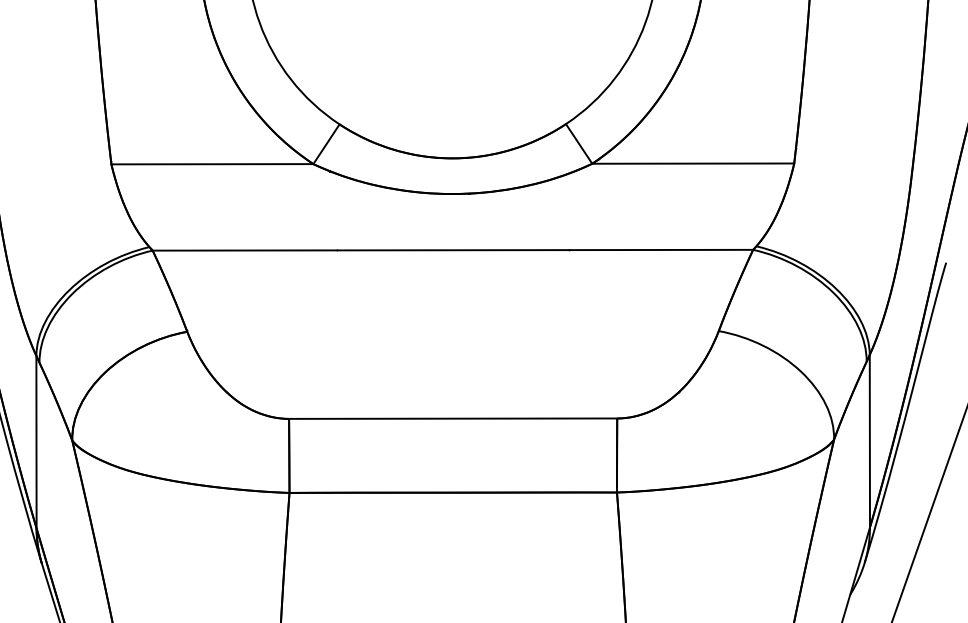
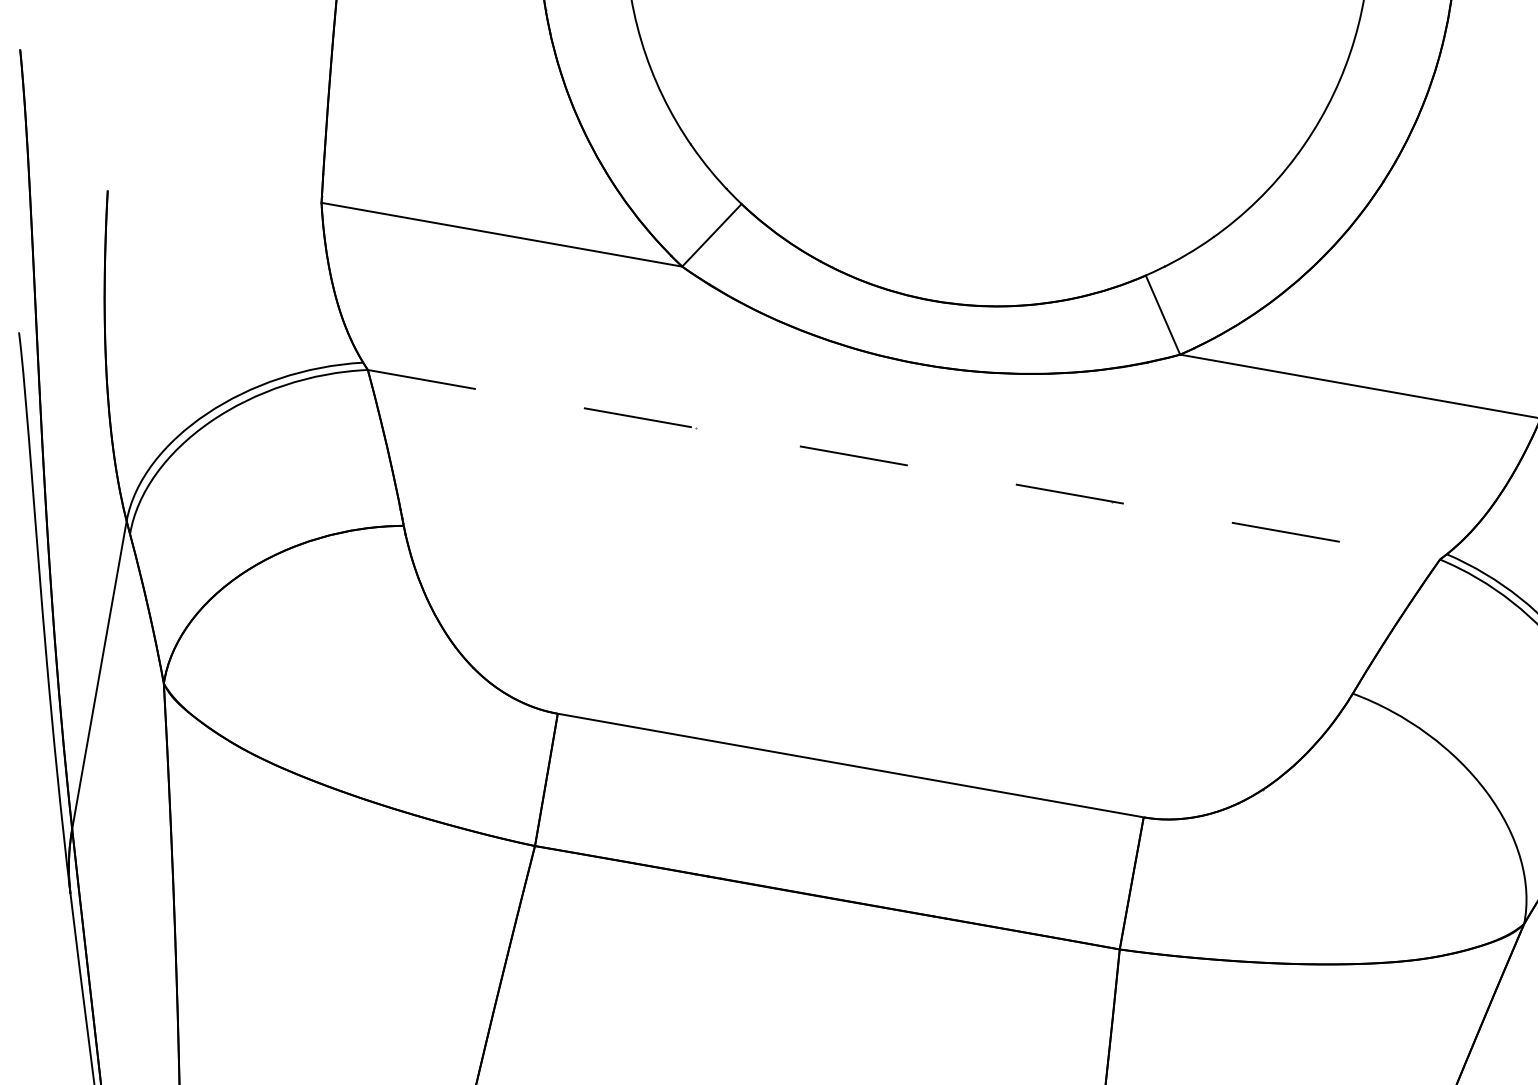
line: (453, 250) -> (904, 465), solid -> dashed

